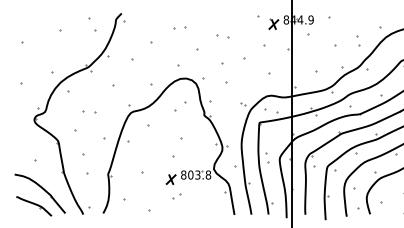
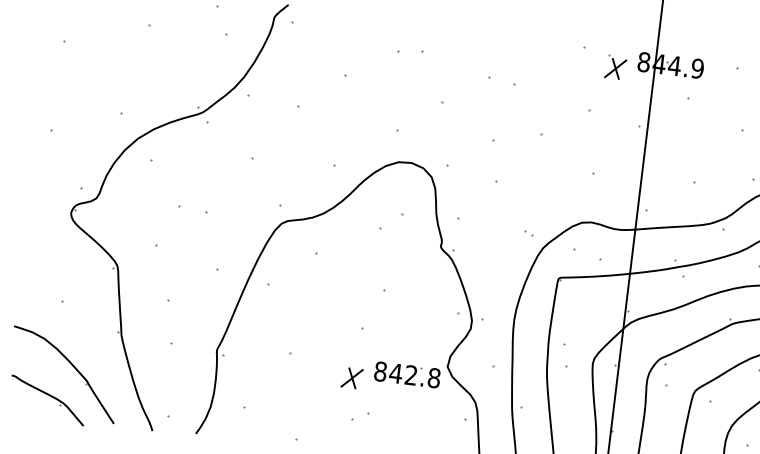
text: (193, 174) -> (401, 373), 803.8 -> 842.8

